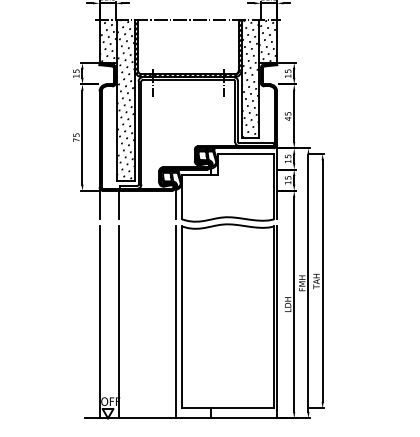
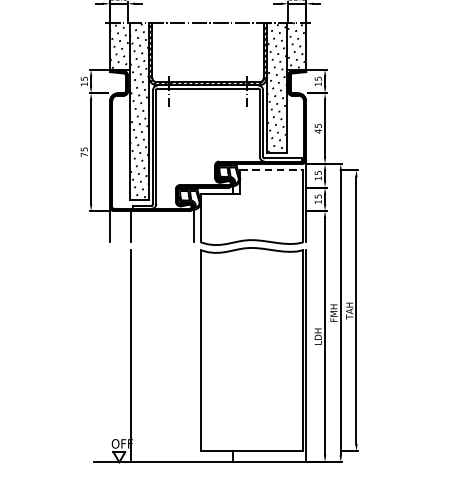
line: (246, 154) -> (272, 170), solid -> dashed
line: (99, 322) -> (109, 356), removed
line: (175, 322) -> (193, 356), removed

